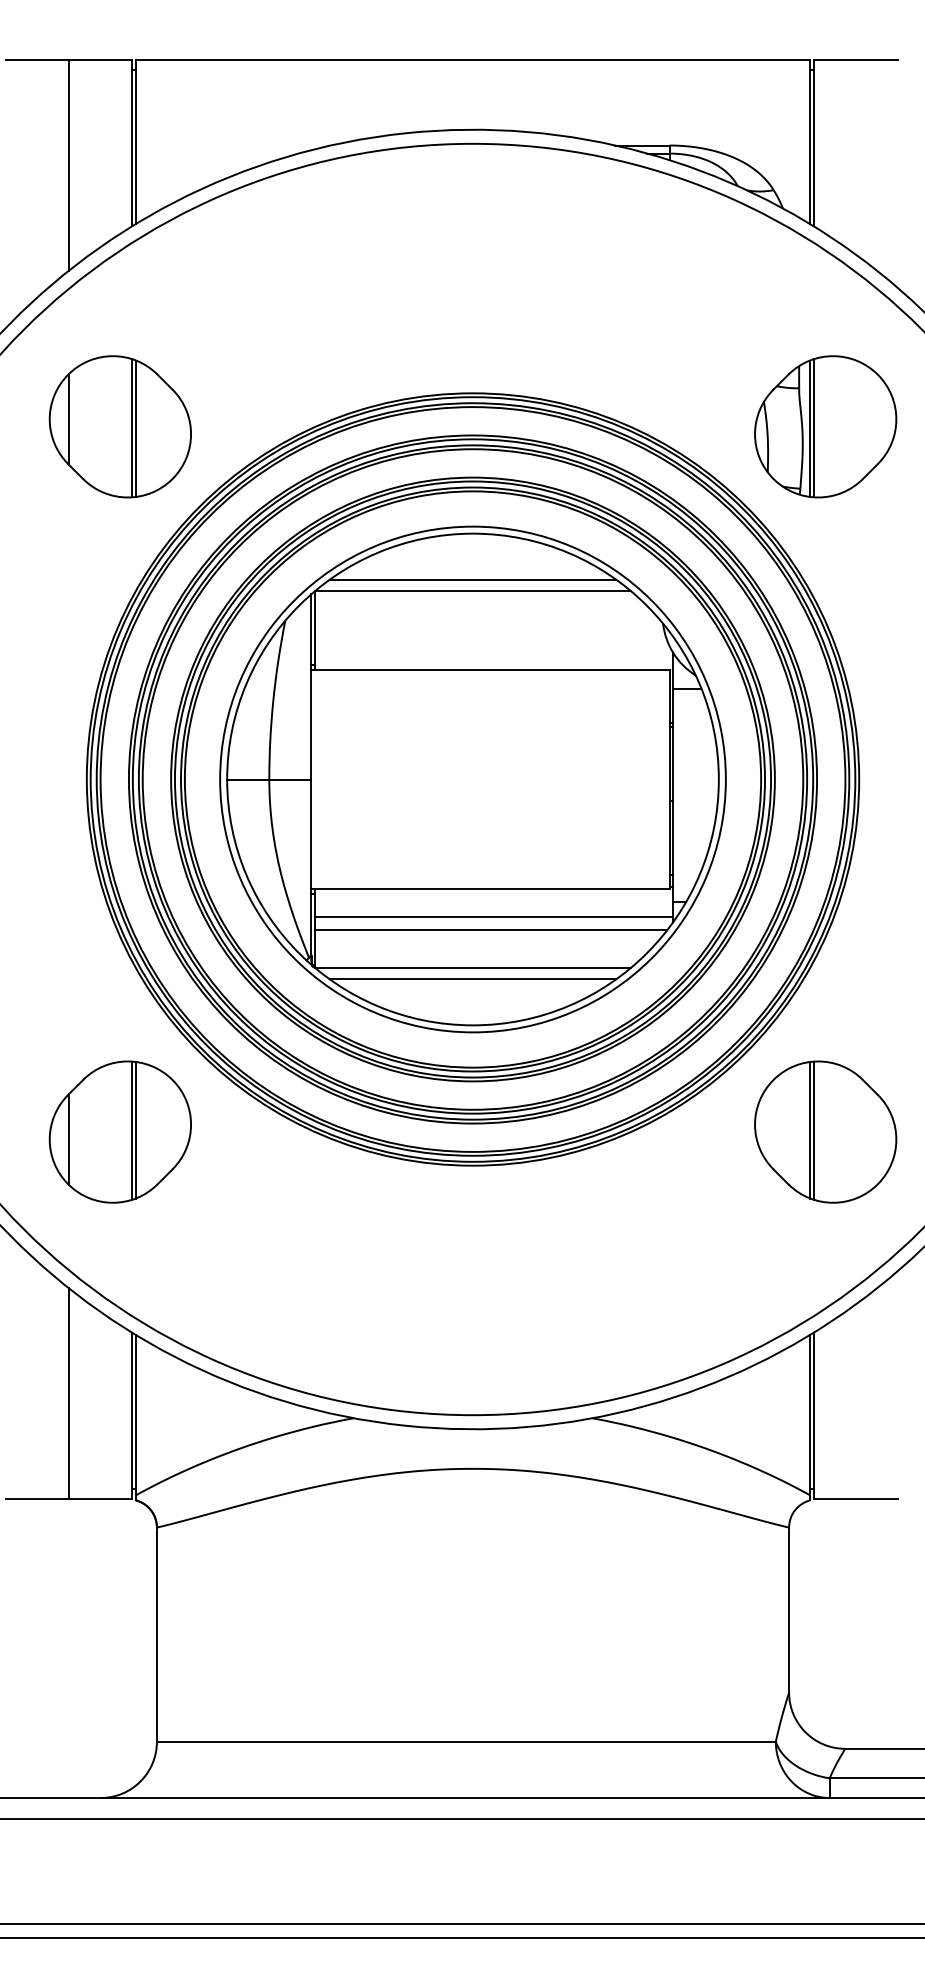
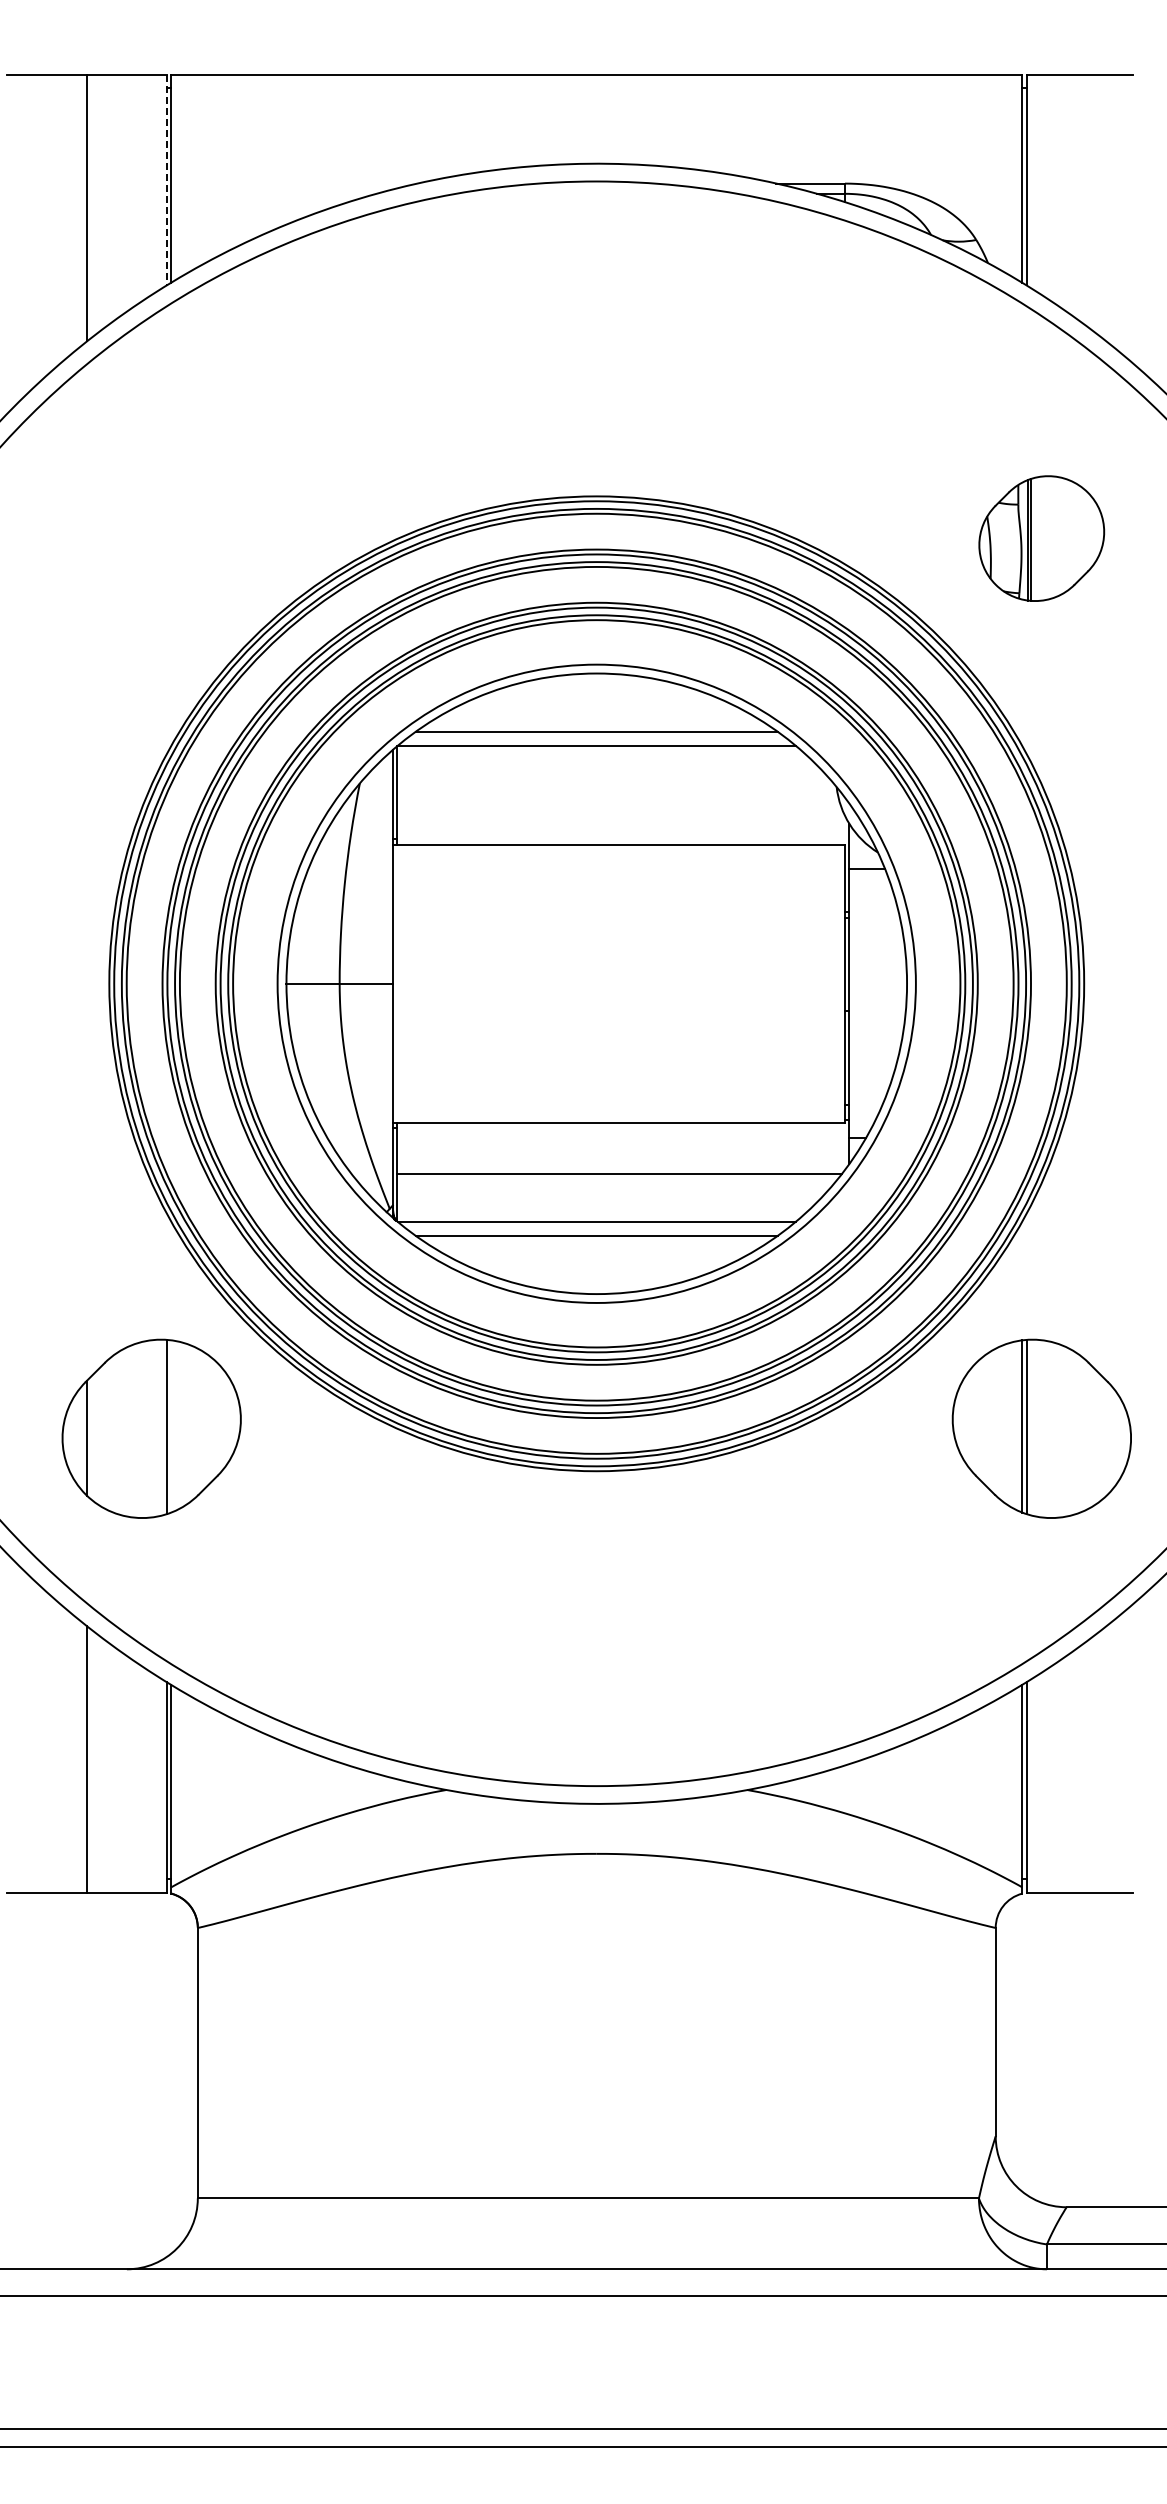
line: (132, 143) -> (166, 180), solid -> dashed
part: (120, 426) -> (151, 538), removed
part: (825, 426) -> (1041, 538), size x0.7
line: (494, 917) -> (623, 1157), removed
line: (136, 1130) -> (171, 1426), removed

